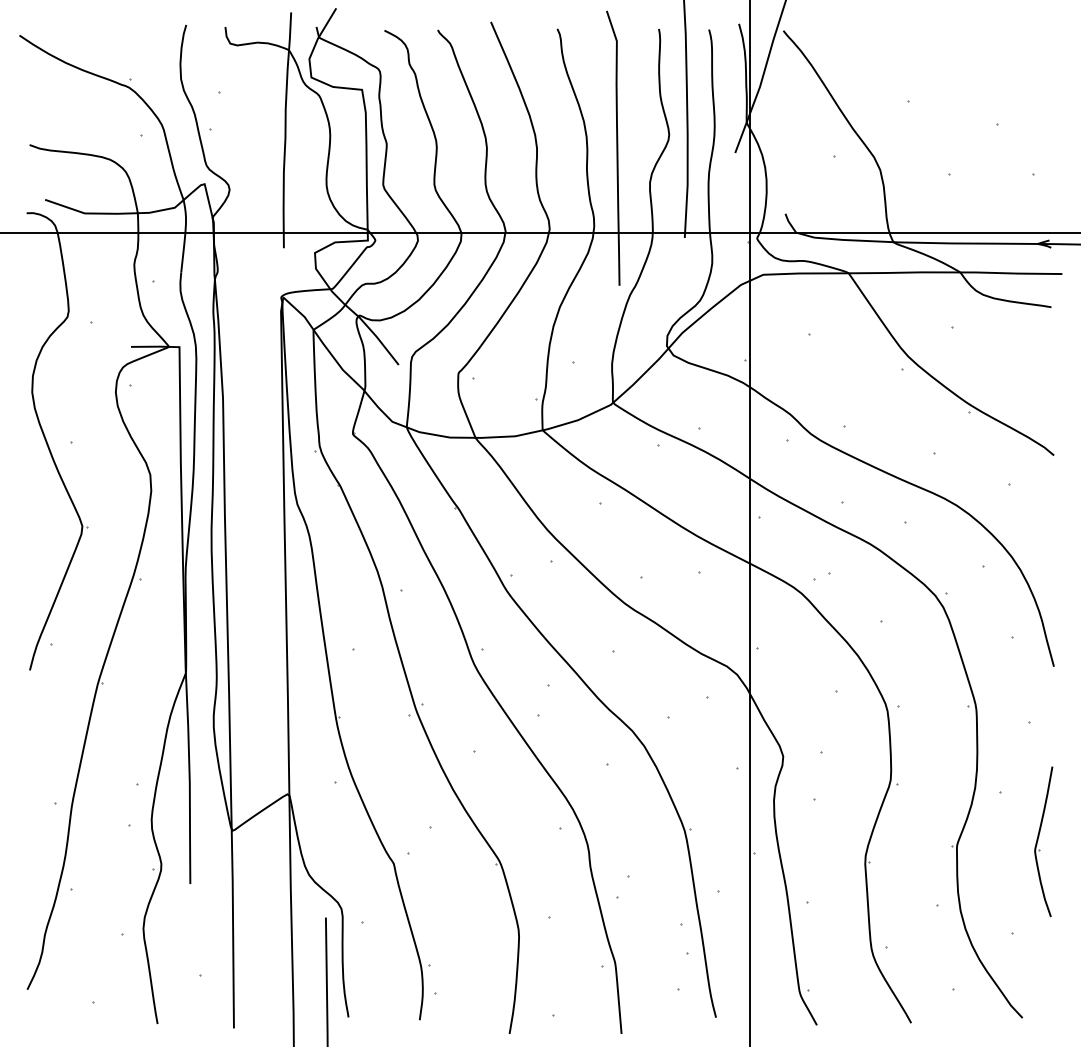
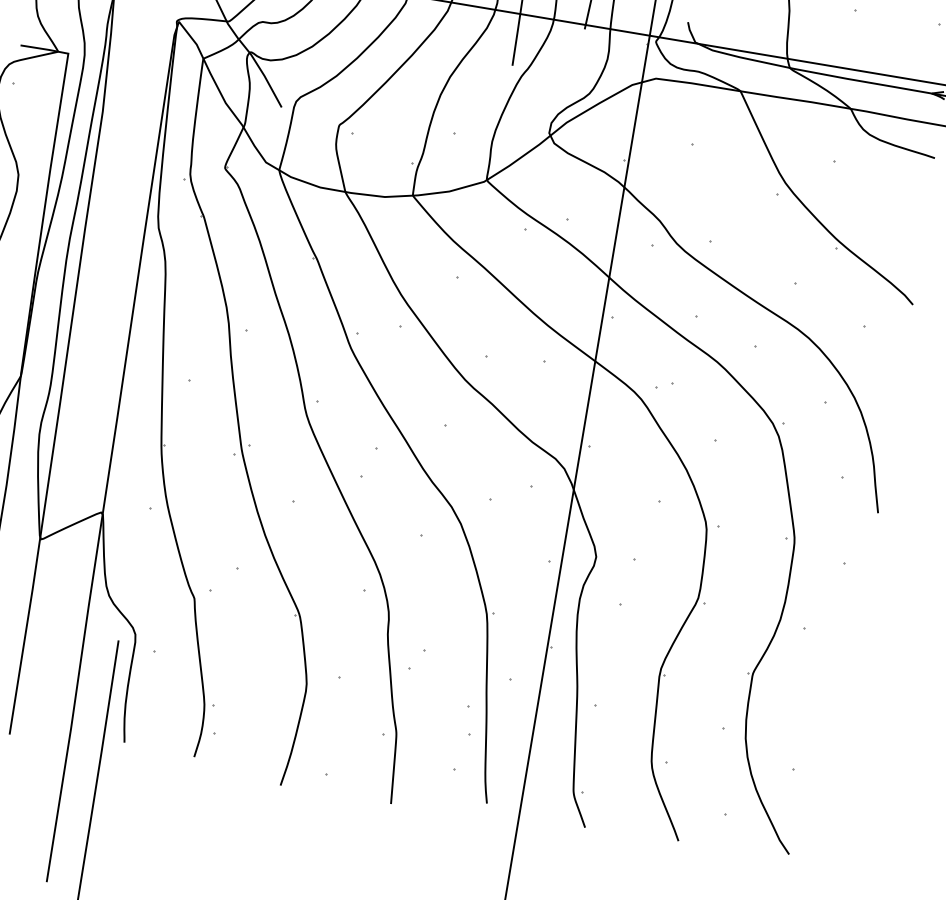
part: (1043, 841) -> (838, 683), removed

